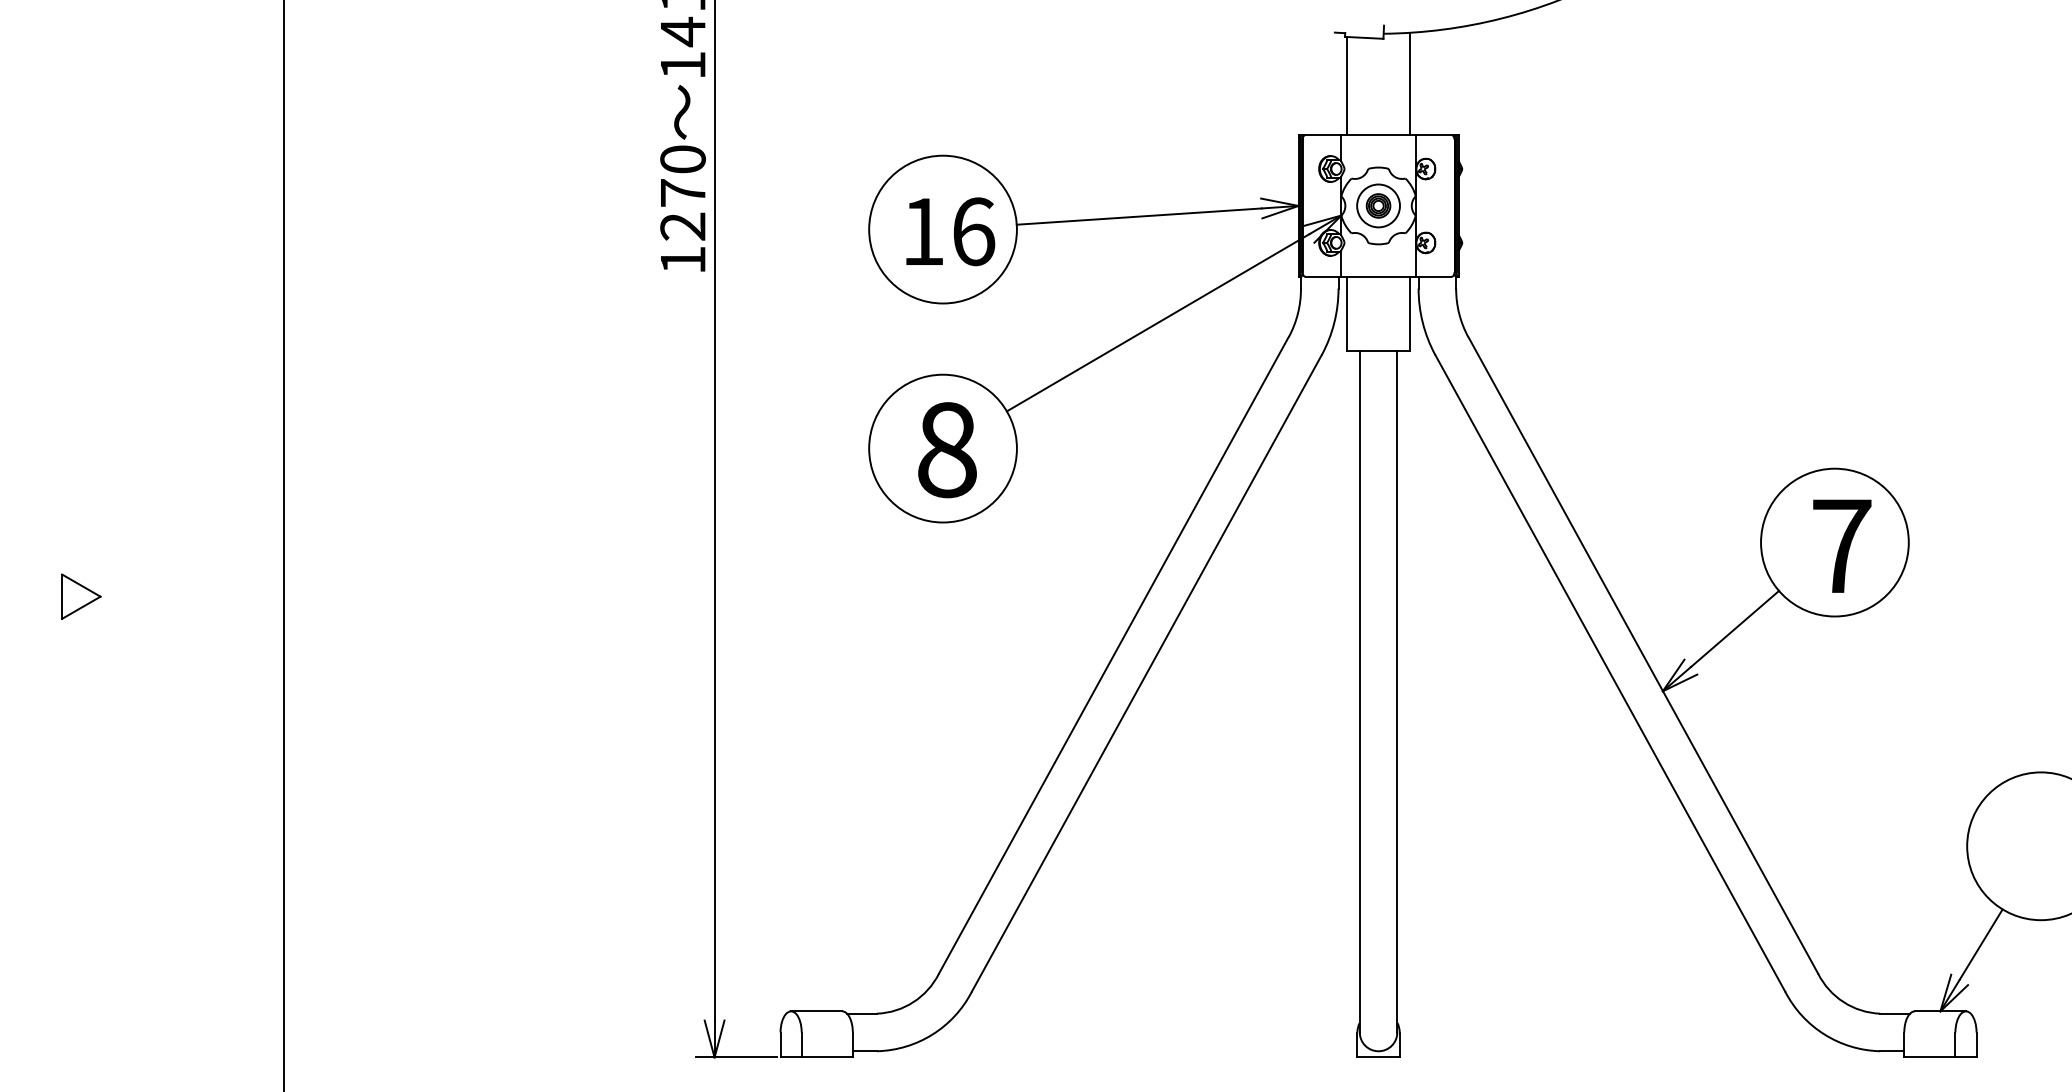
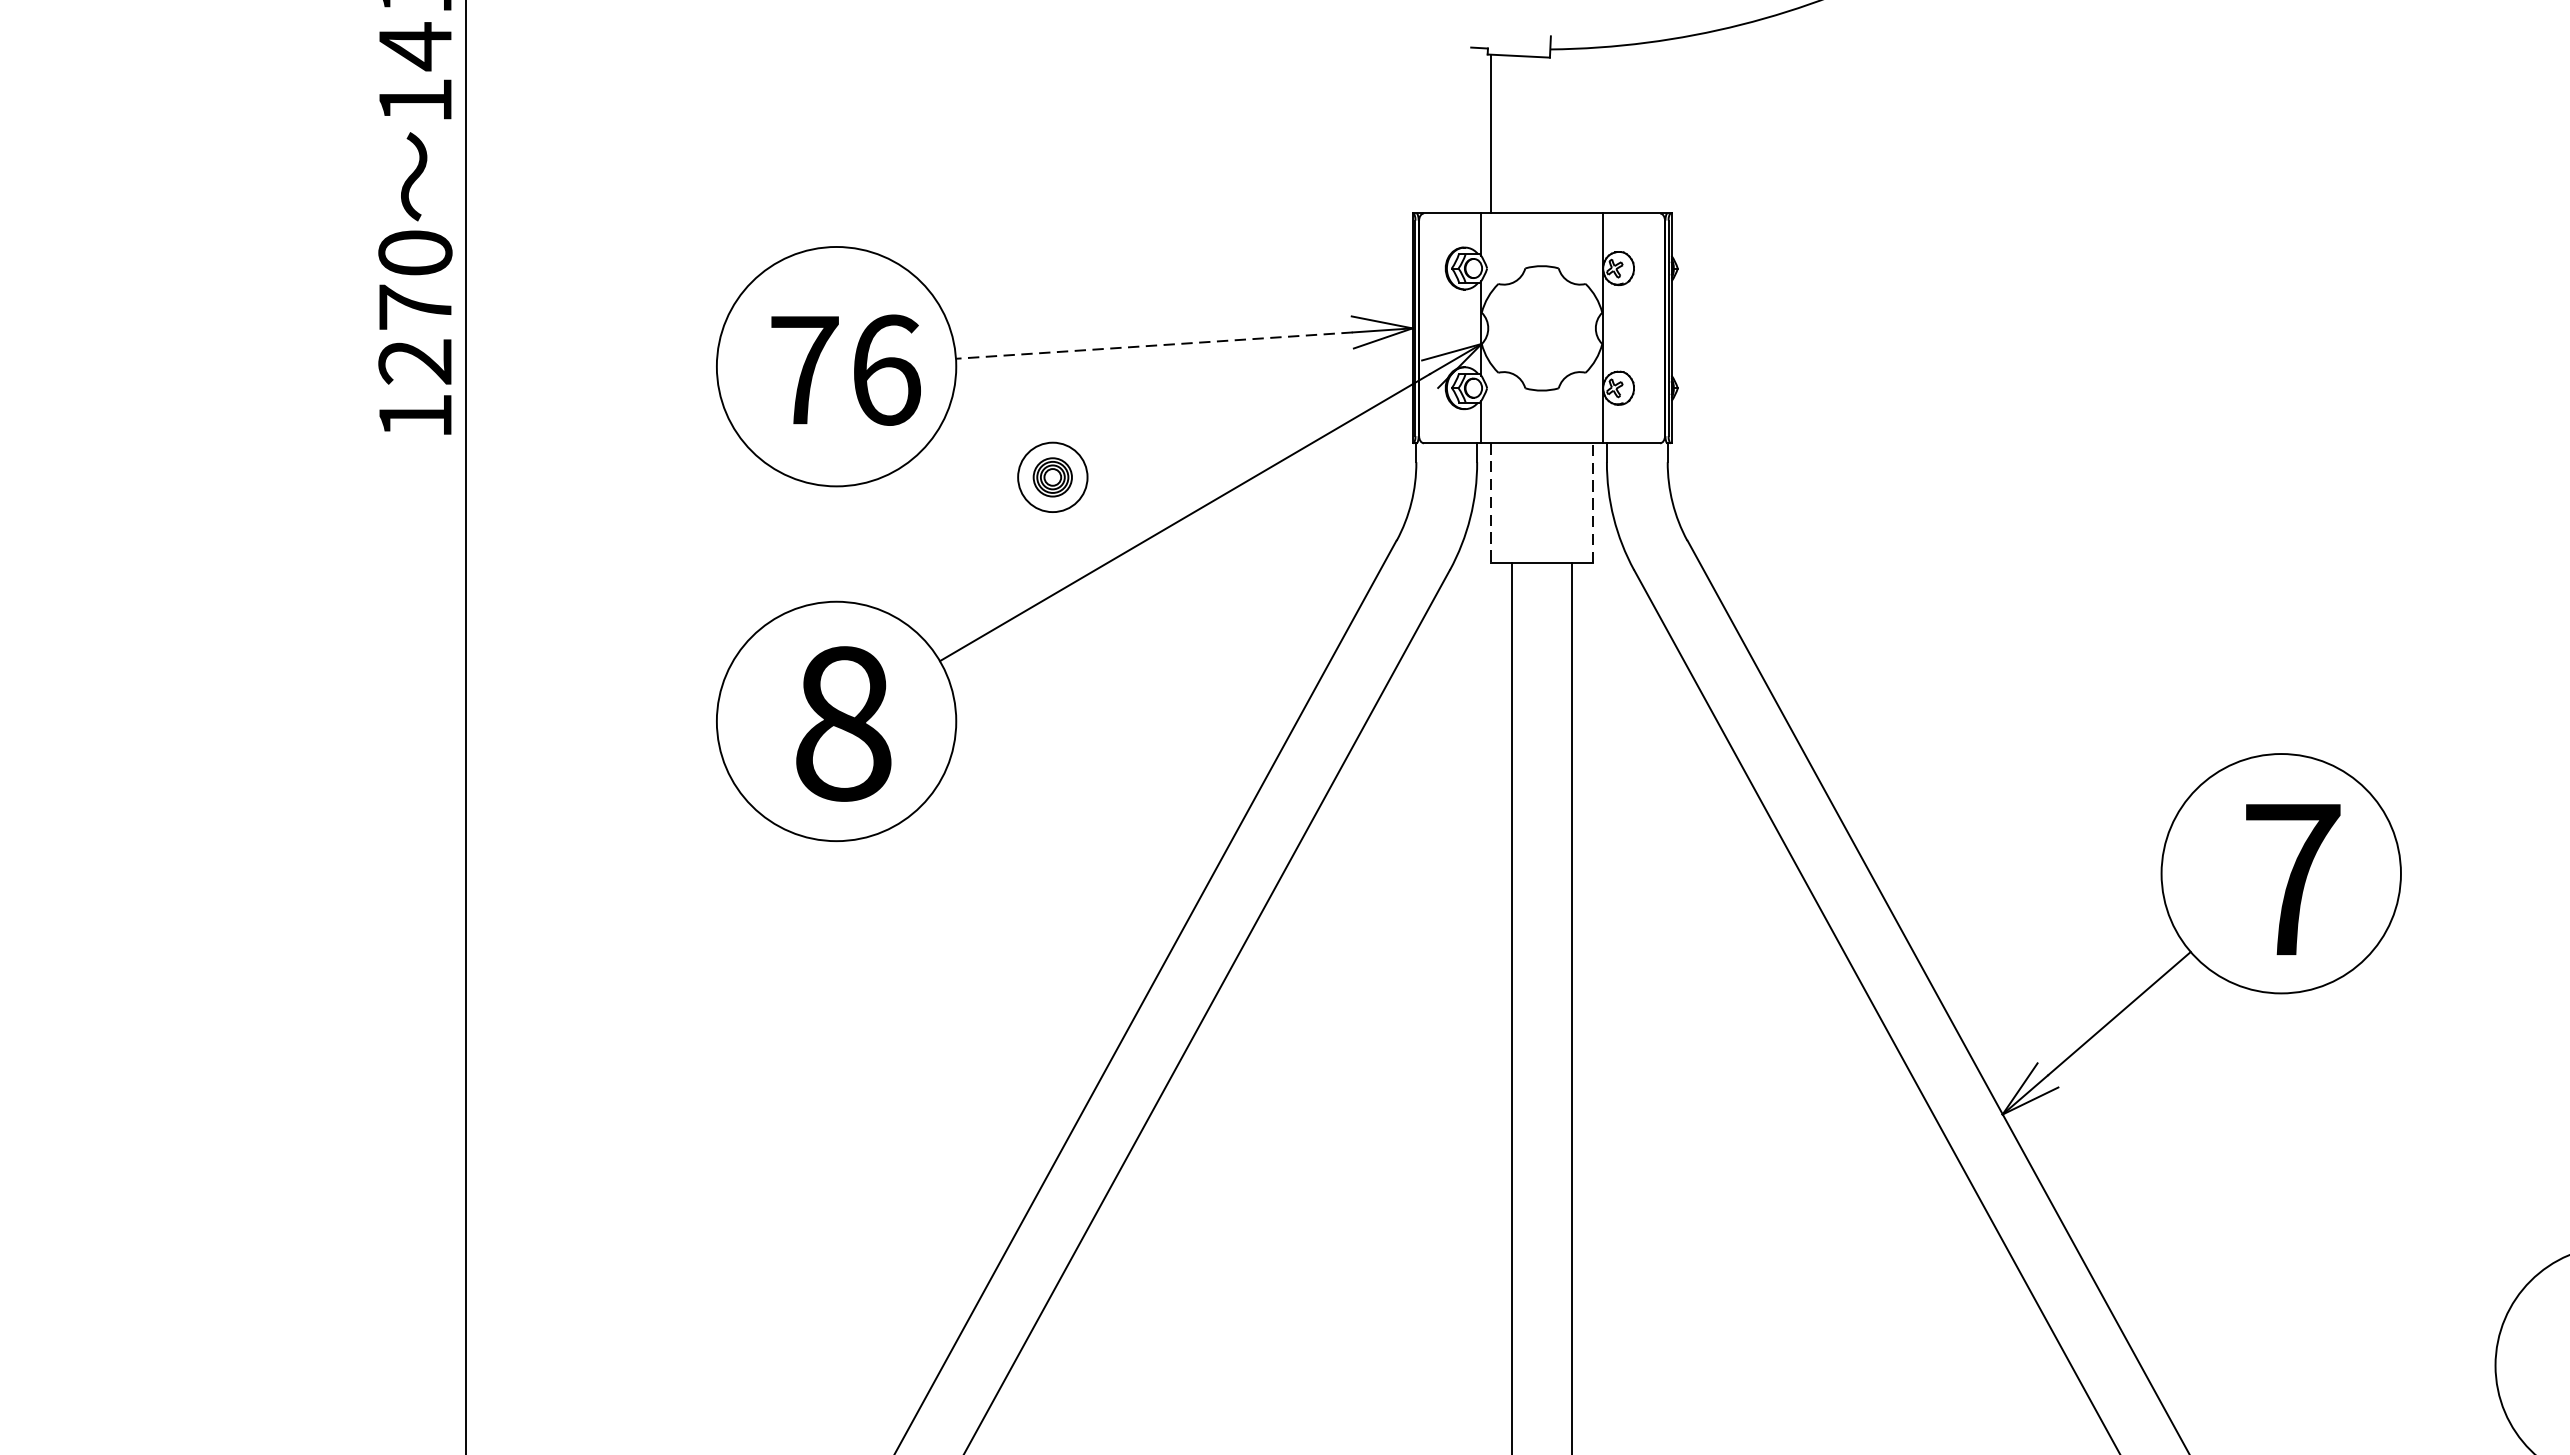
line: (1409, 83) -> (1592, 129), removed
part: (1378, 205) -> (1052, 476), moved
line: (1139, 216) -> (1154, 345), solid -> dashed
text: (923, 231) -> (804, 369), 16 -> 76
line: (1347, 313) -> (1491, 502), solid -> dashed
line: (1409, 313) -> (1592, 502), solid -> dashed

